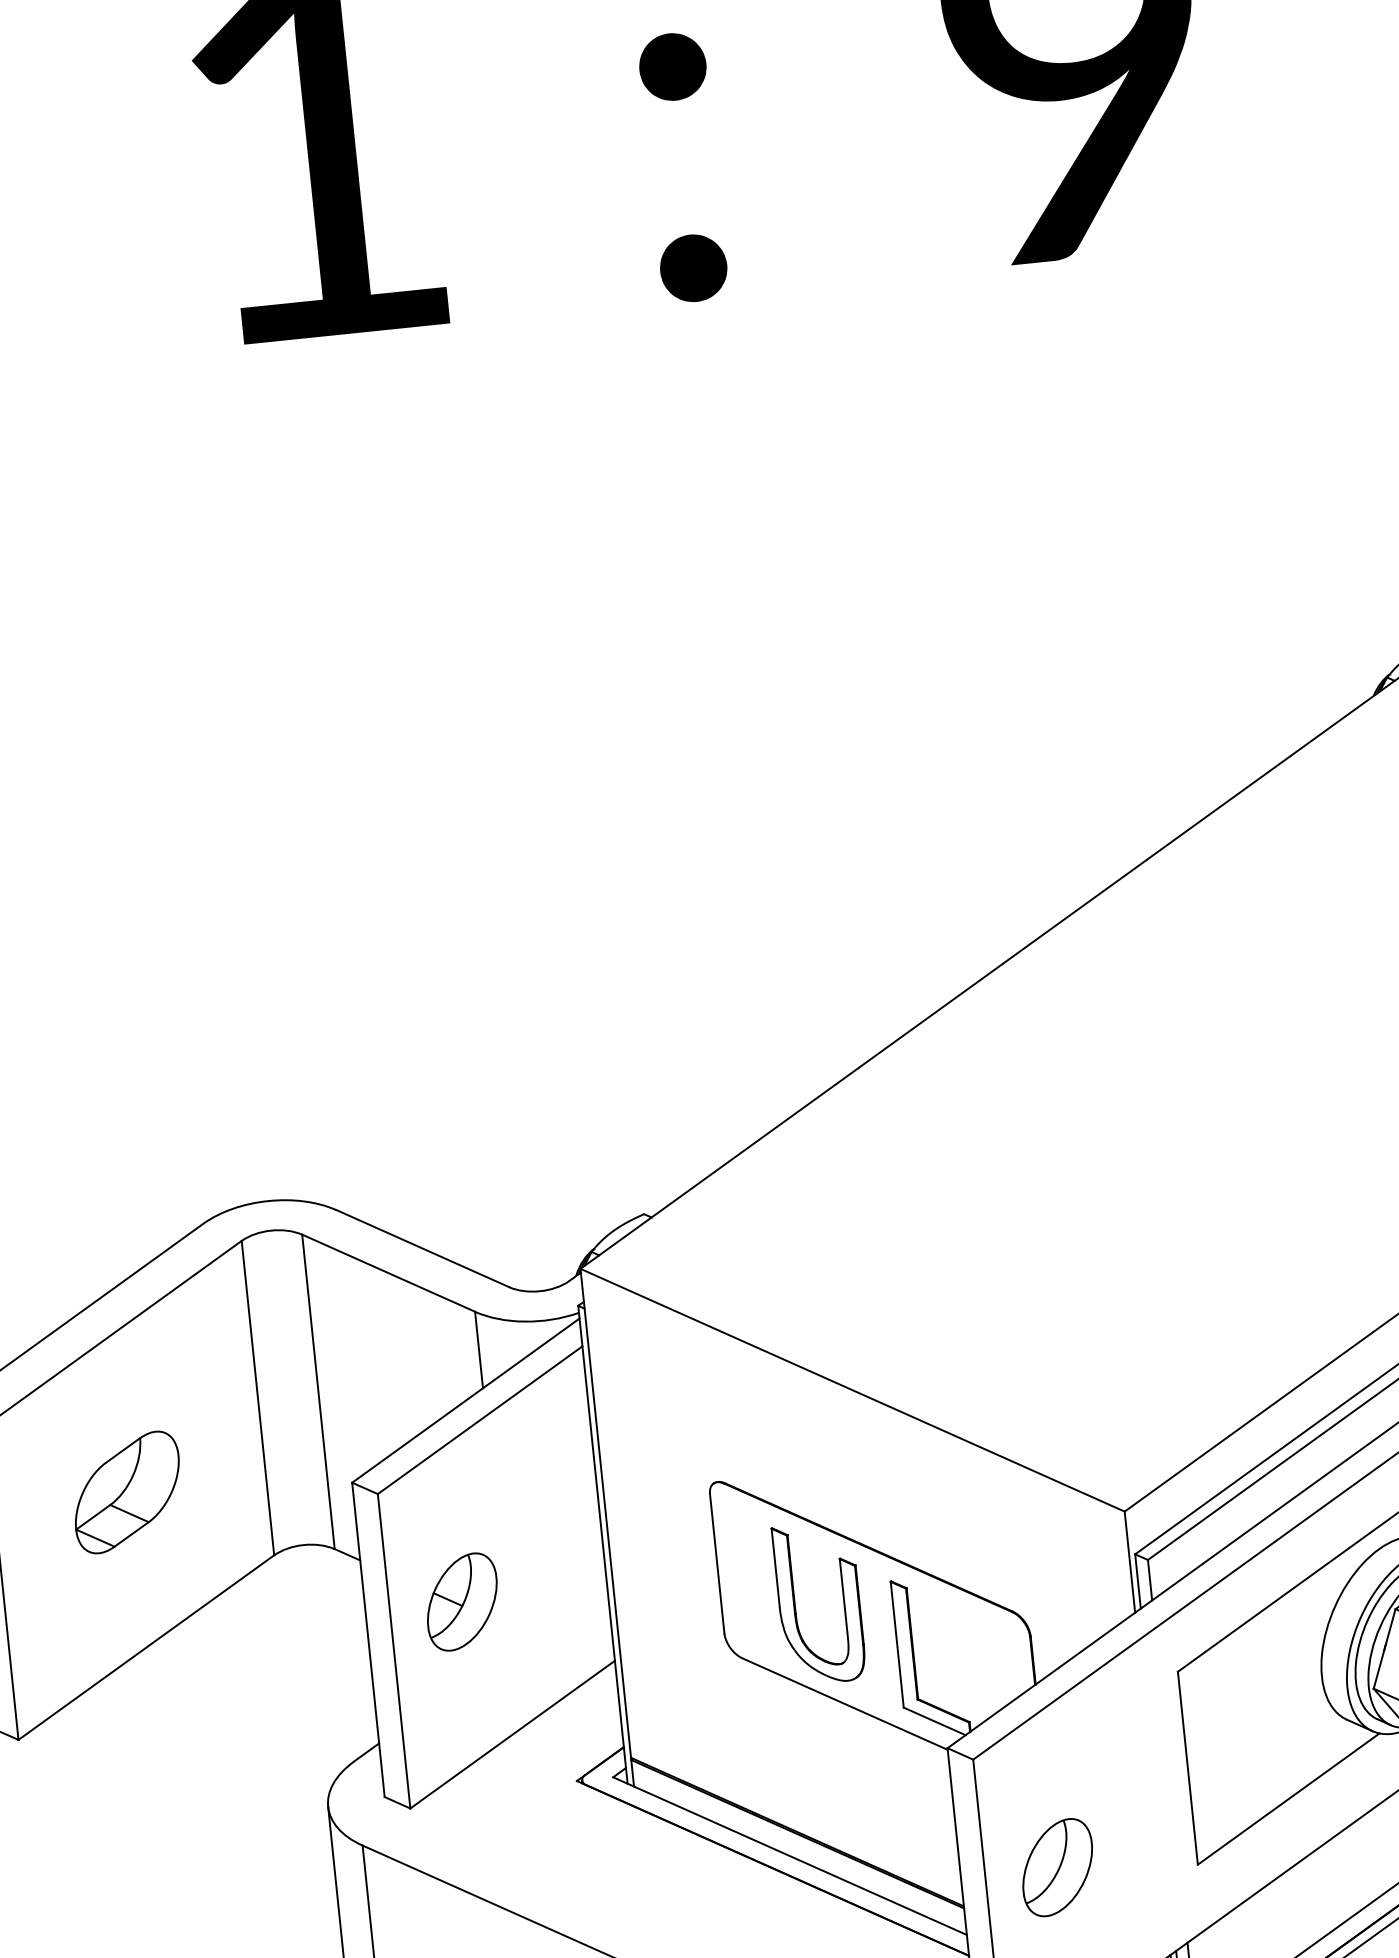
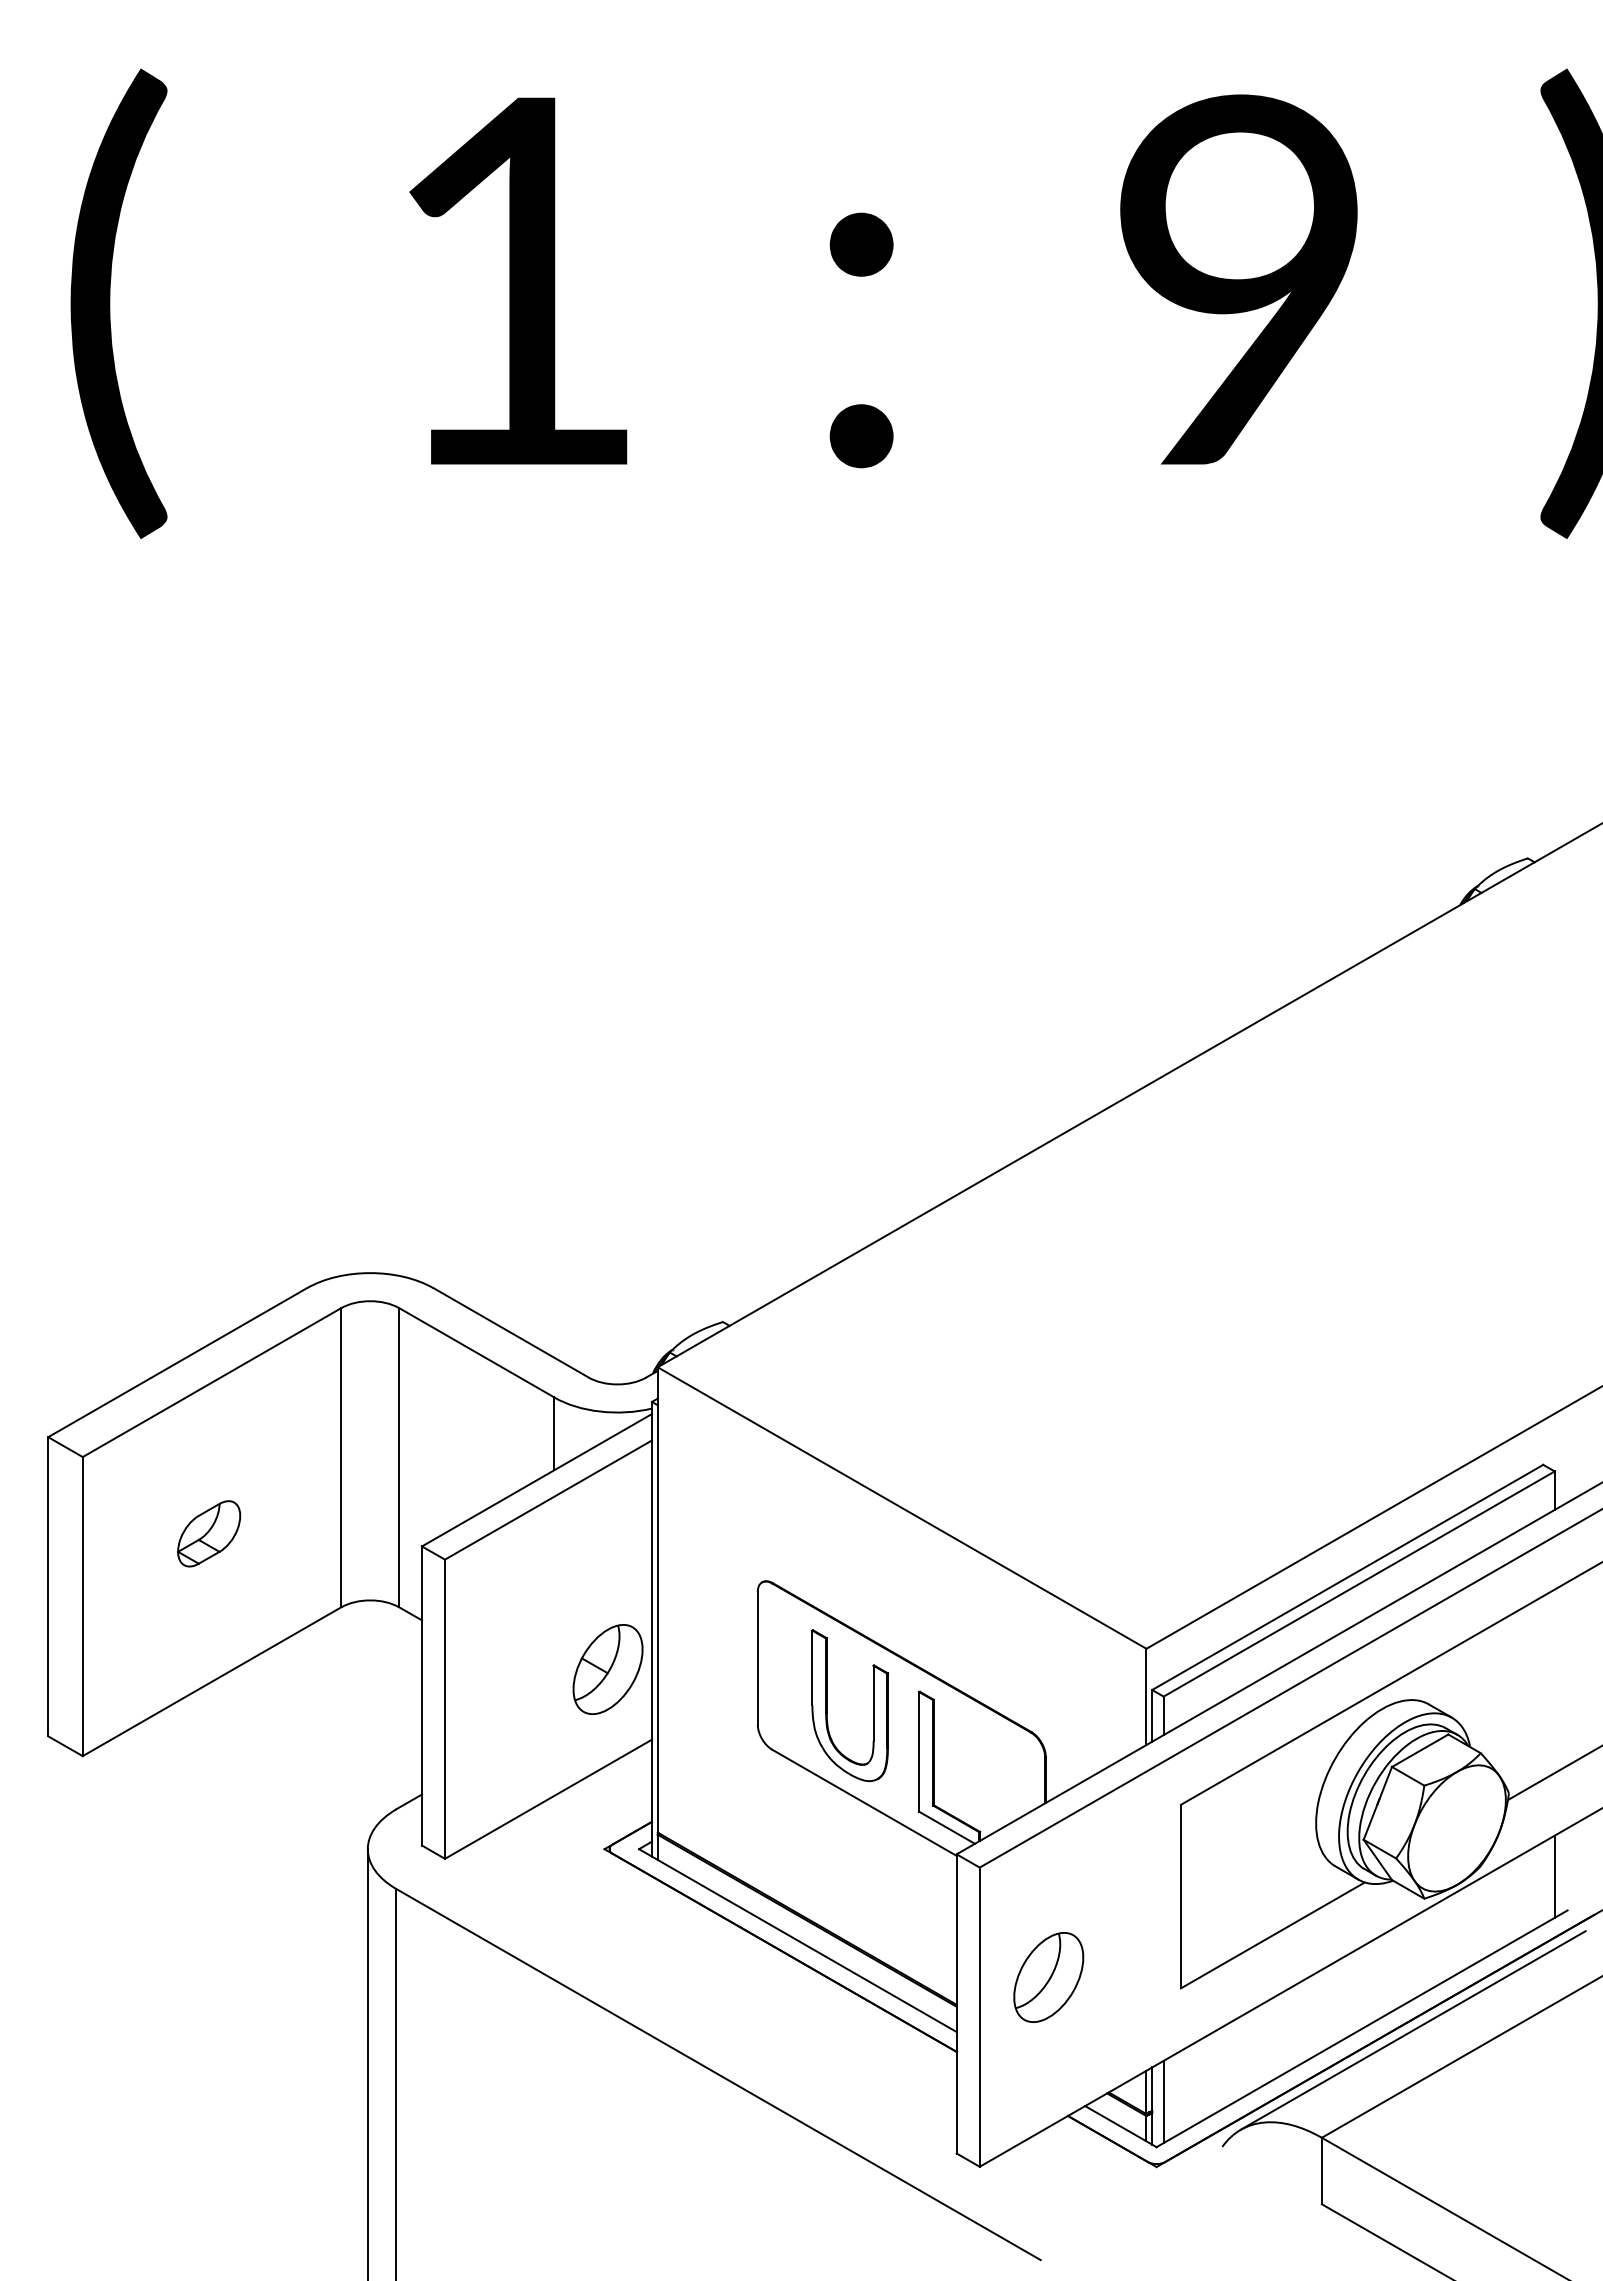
part: (126, 1492) -> (208, 1533), size x0.6
part: (461, 1602) -> (607, 1669), moved

